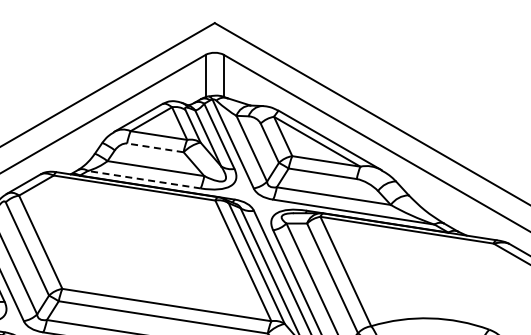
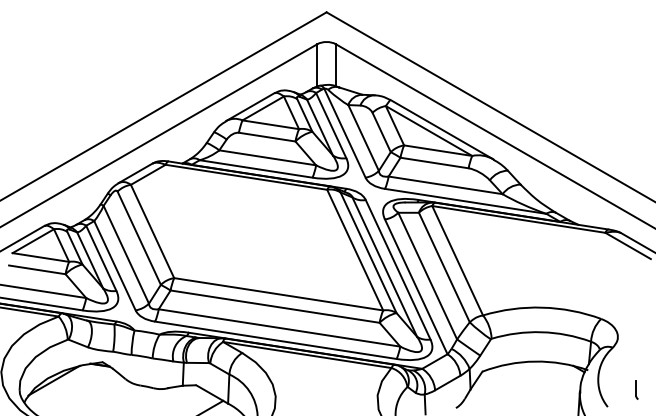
line: (155, 148) -> (267, 137), dashed -> solid
line: (143, 179) -> (255, 168), dashed -> solid

